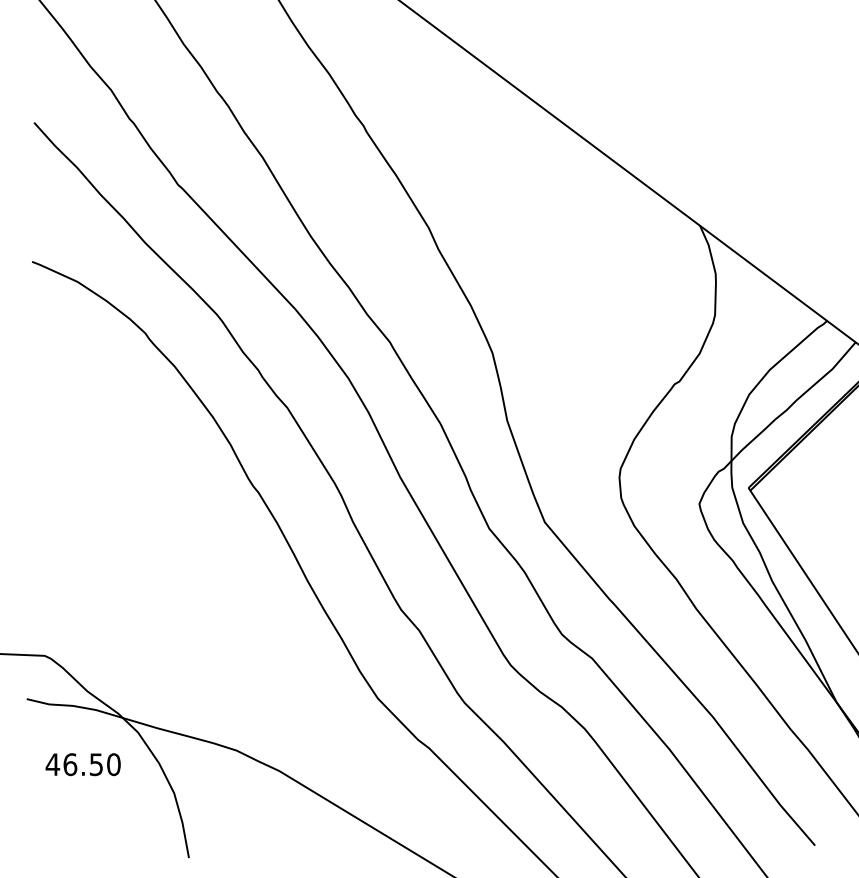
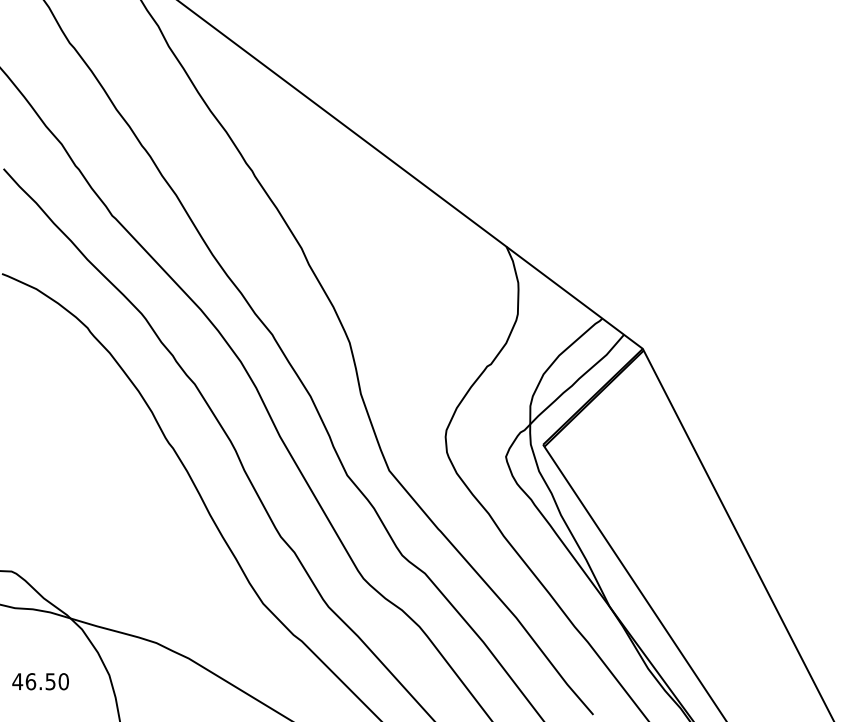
text: (83, 764) -> (40, 681), moved

